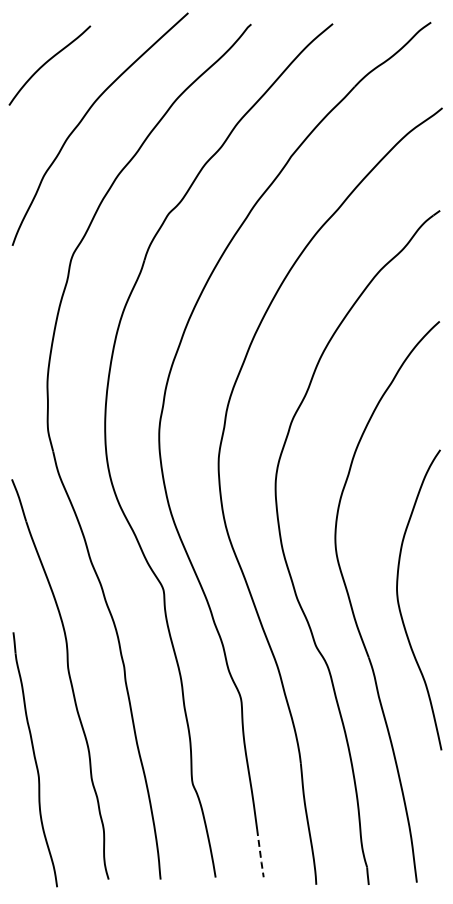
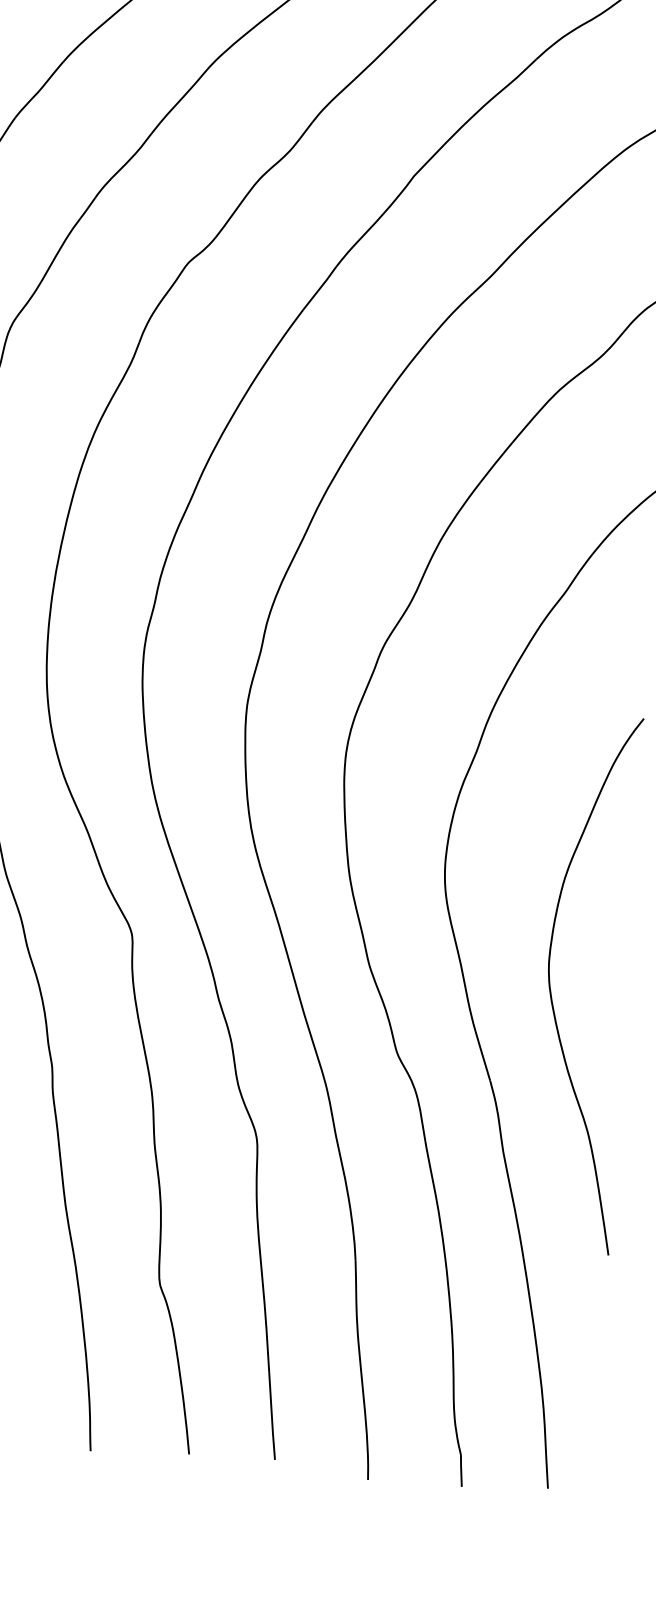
line: (260, 853) -> (272, 1417), dashed -> solid

